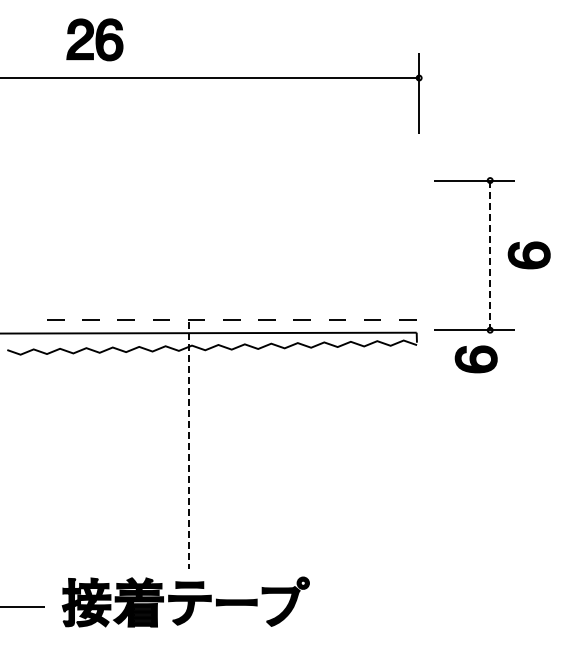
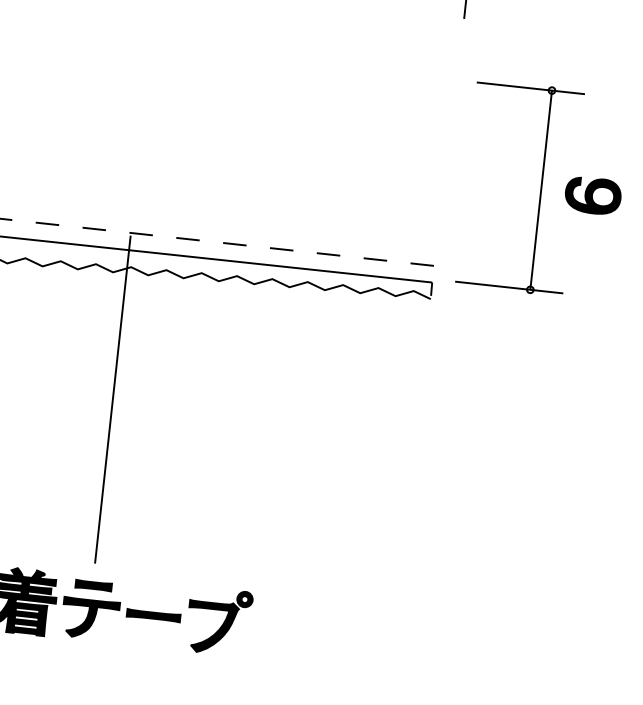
line: (490, 255) -> (541, 190), dashed -> solid
part: (475, 359) -> (506, 326), removed
line: (189, 445) -> (113, 399), dashed -> solid

